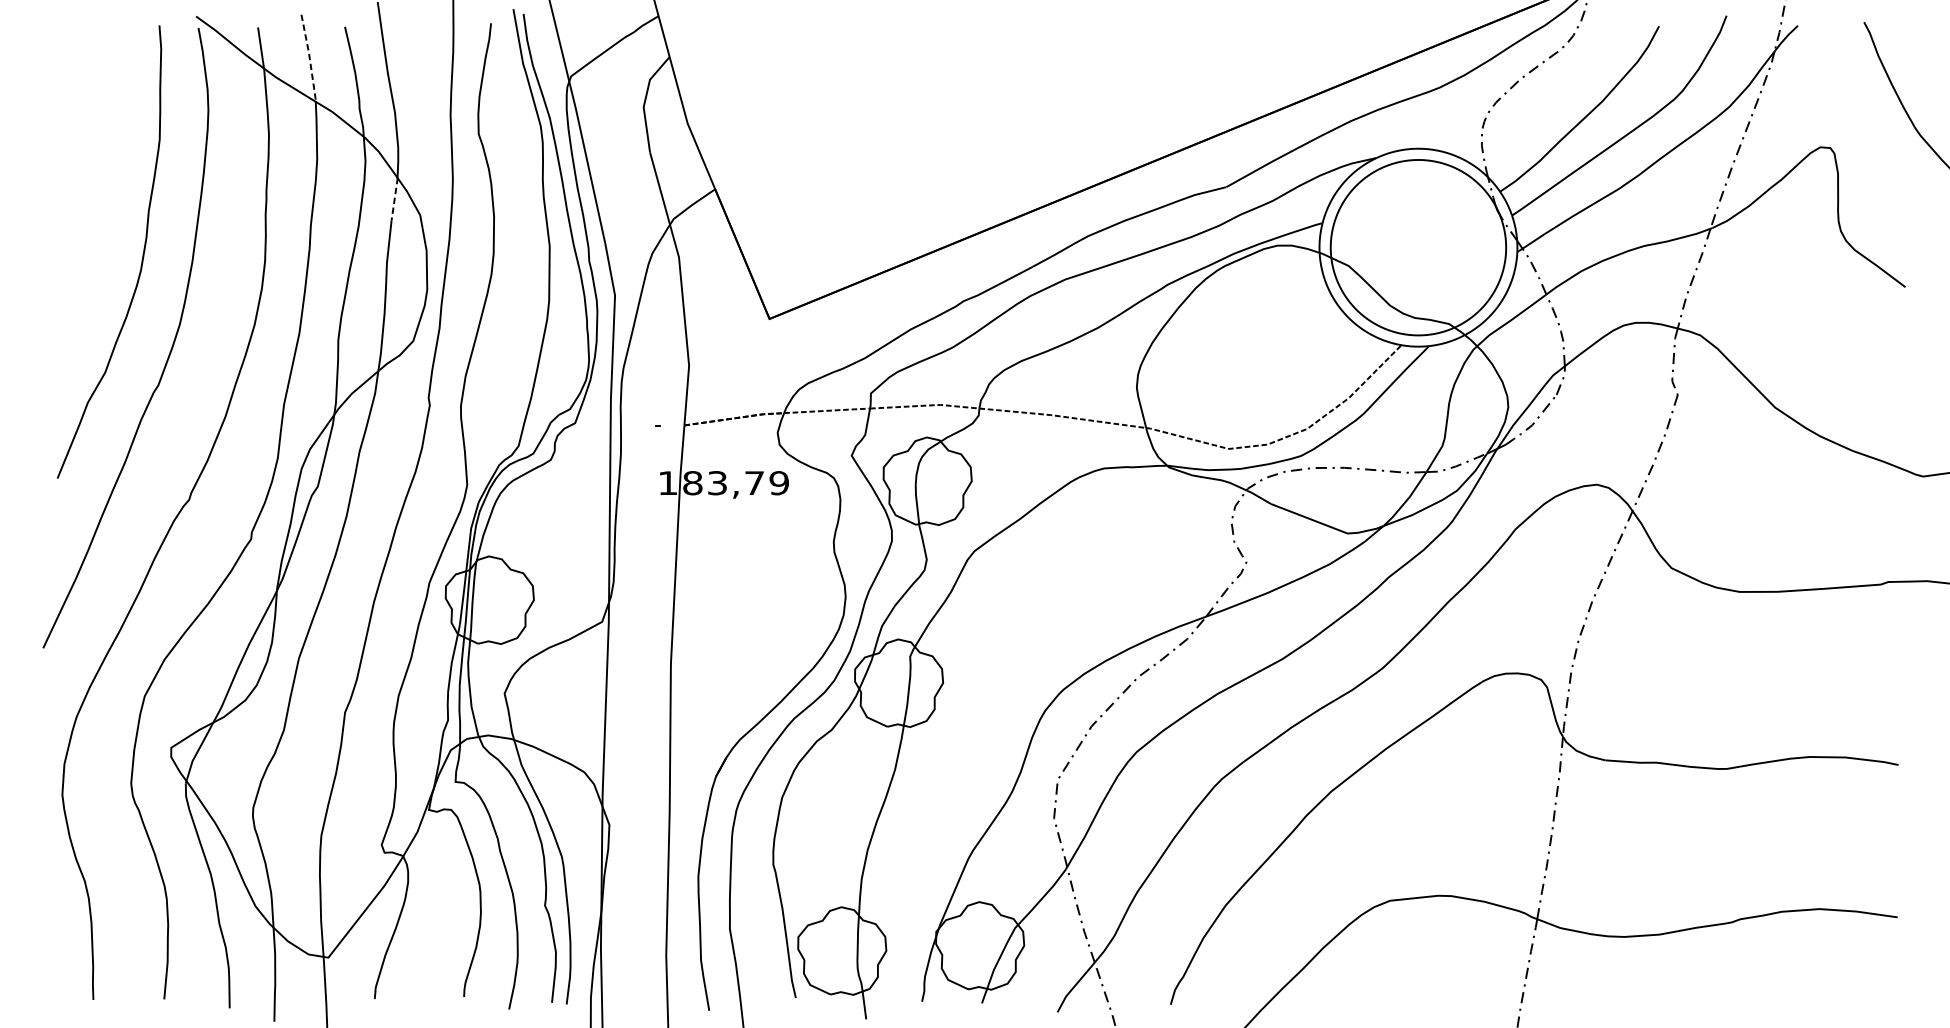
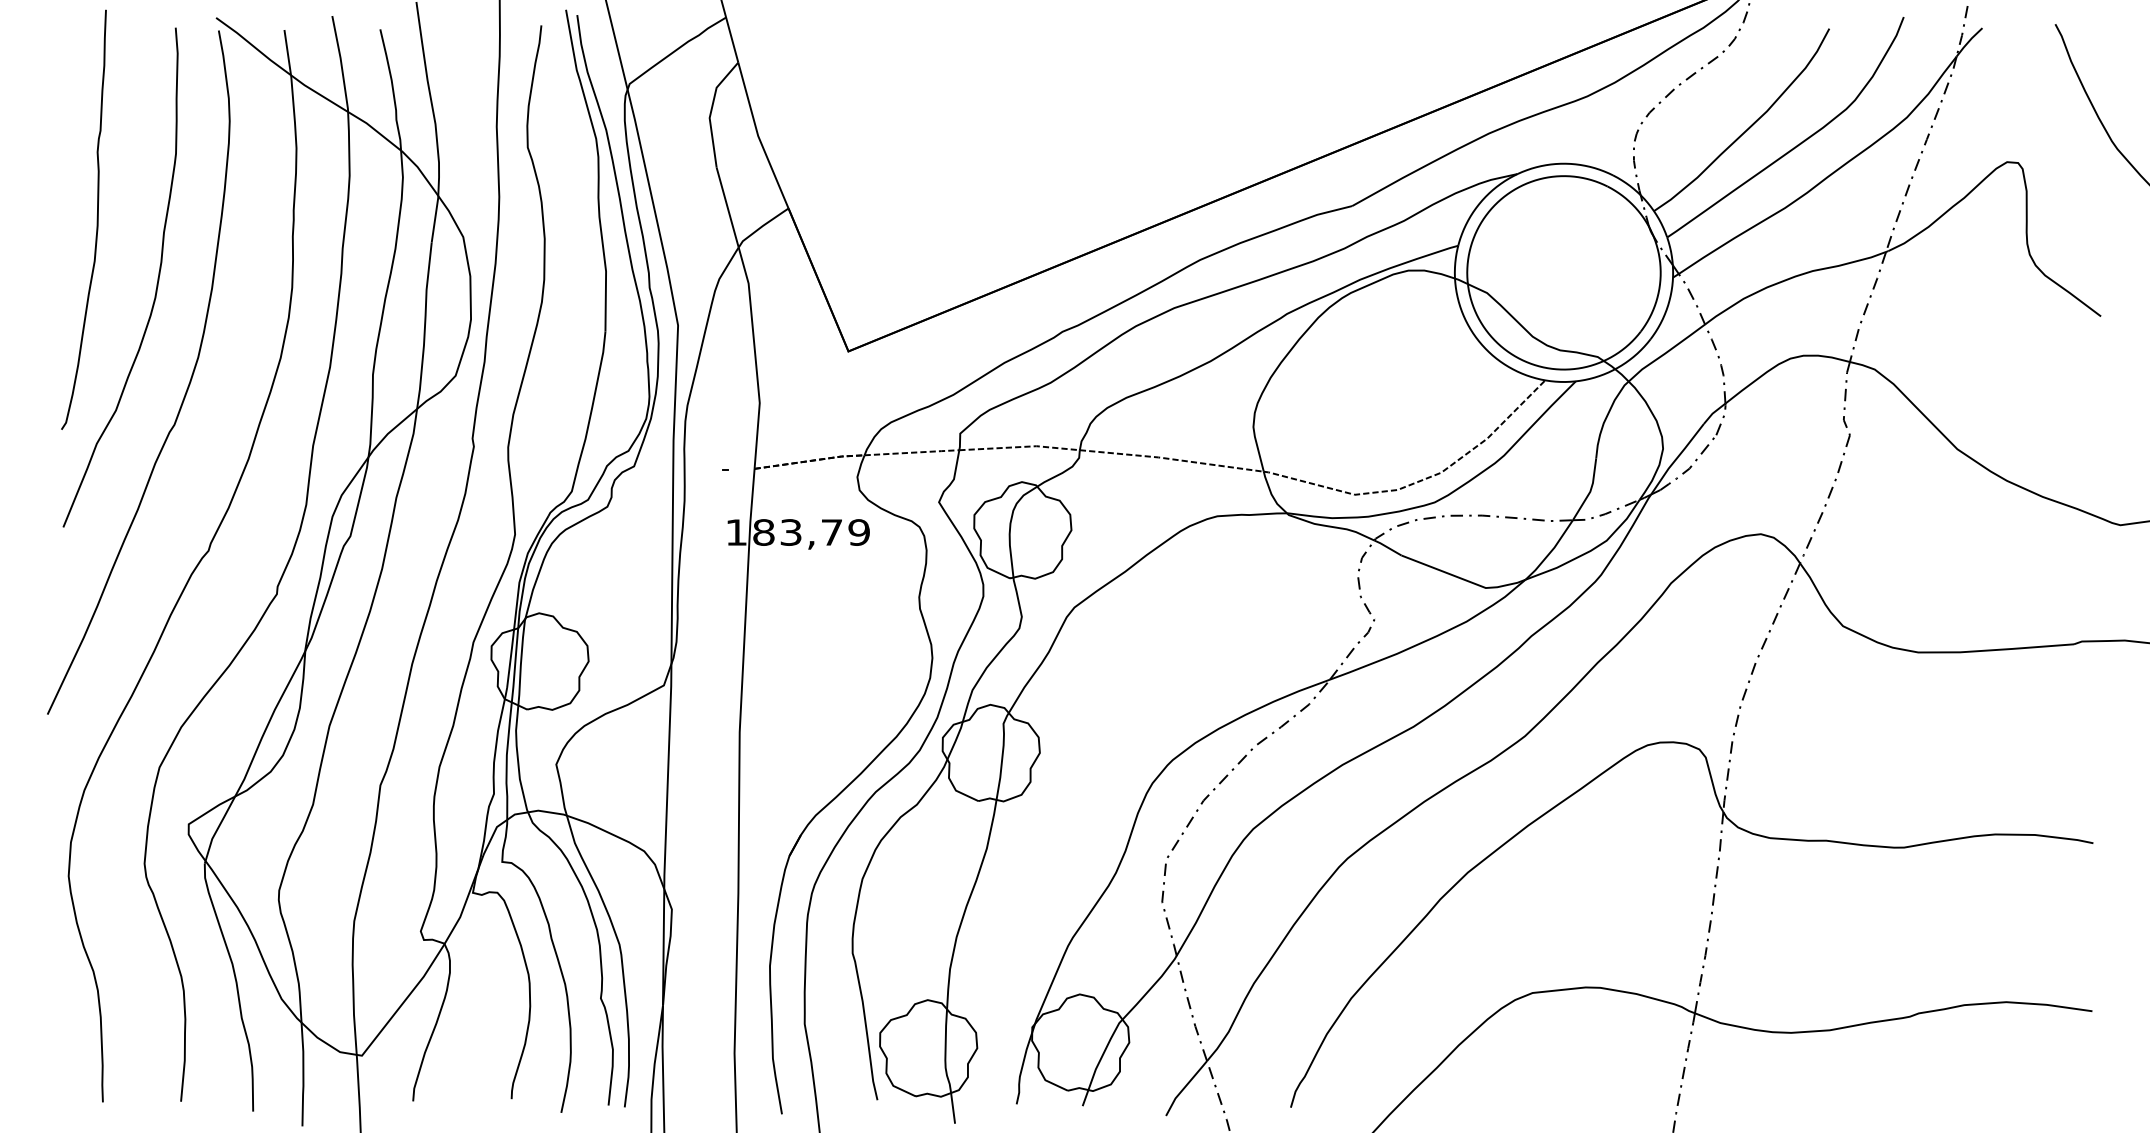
line: (309, 58) -> (341, 64), dashed -> solid
line: (395, 198) -> (435, 218), dashed -> solid
curve: (87, 199) -> (96, 219), added

